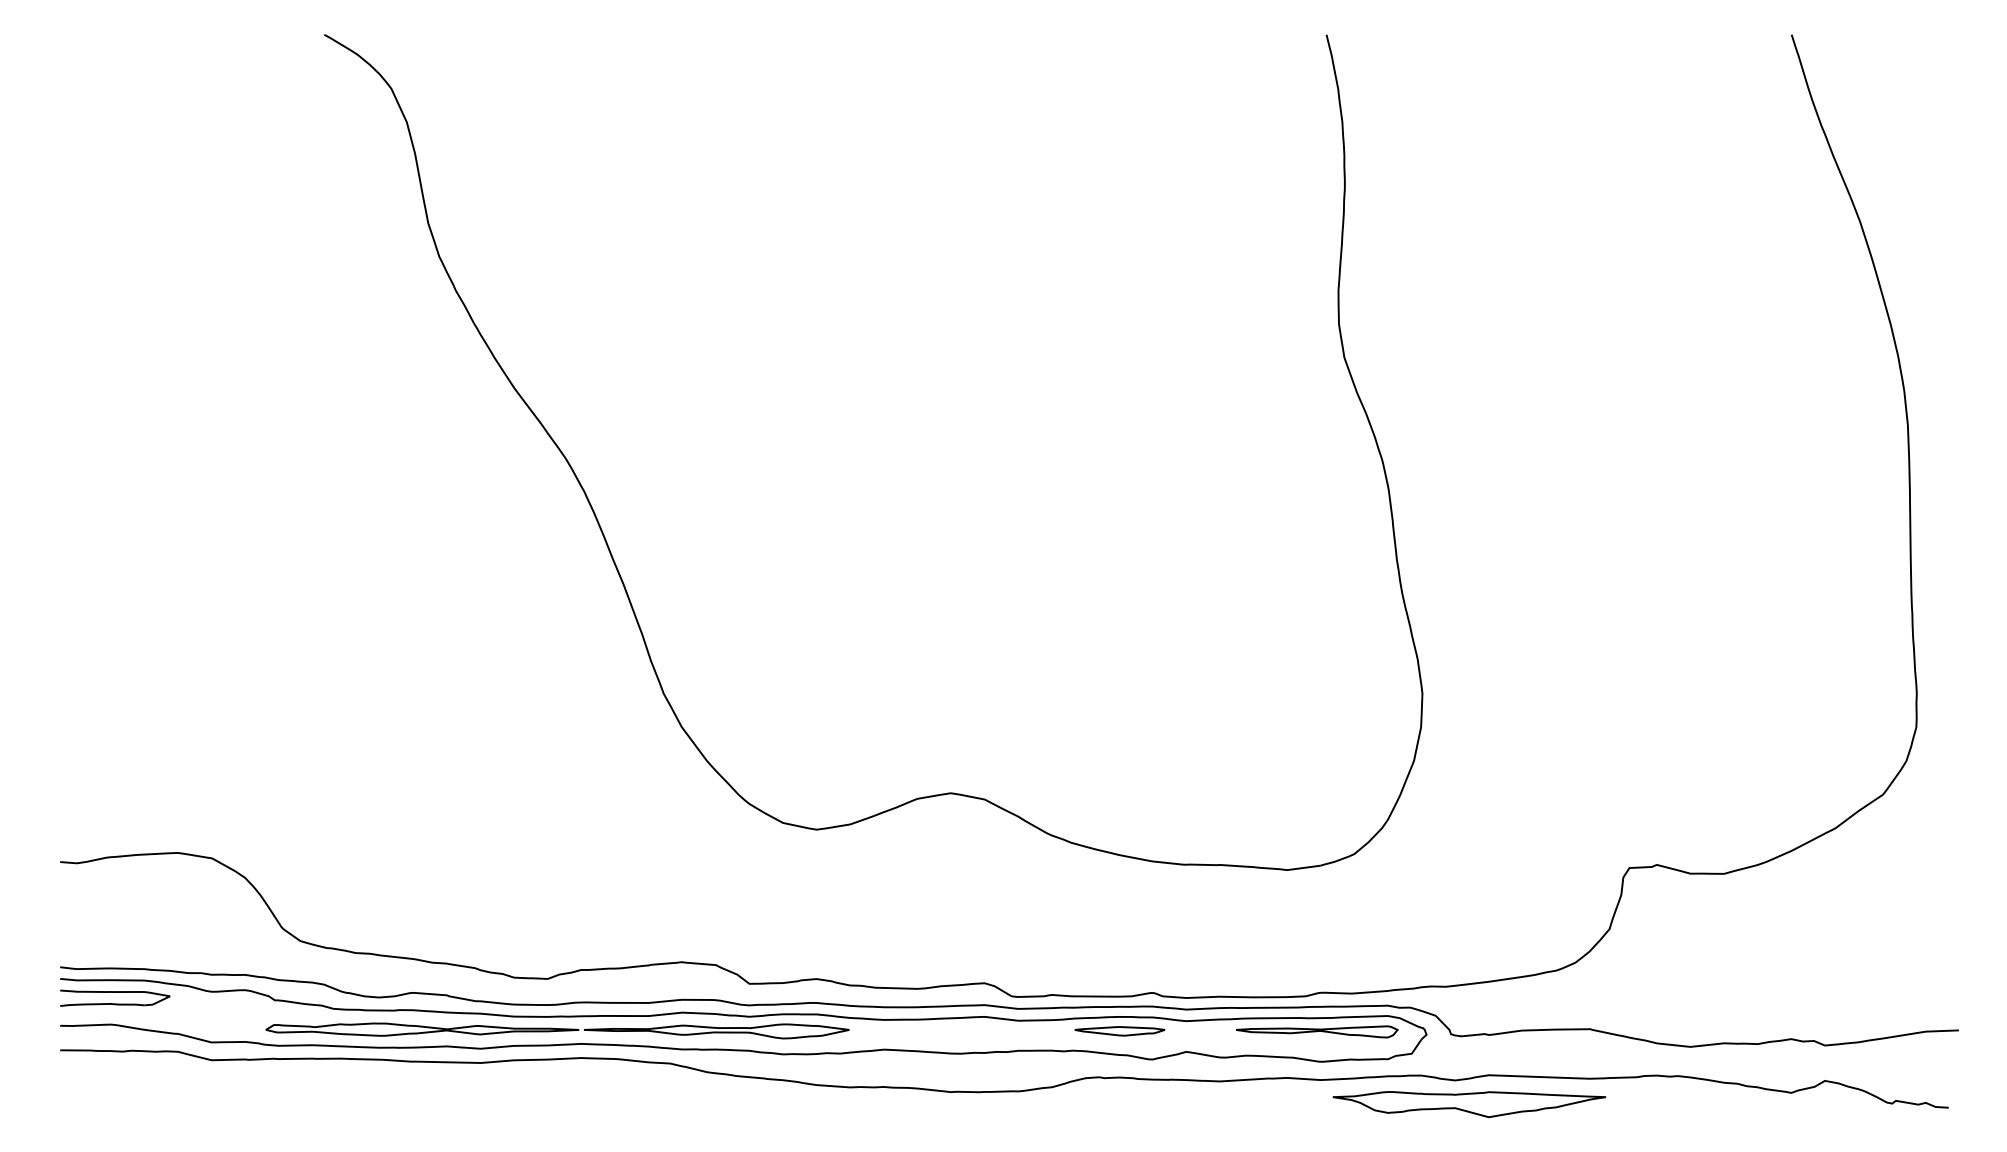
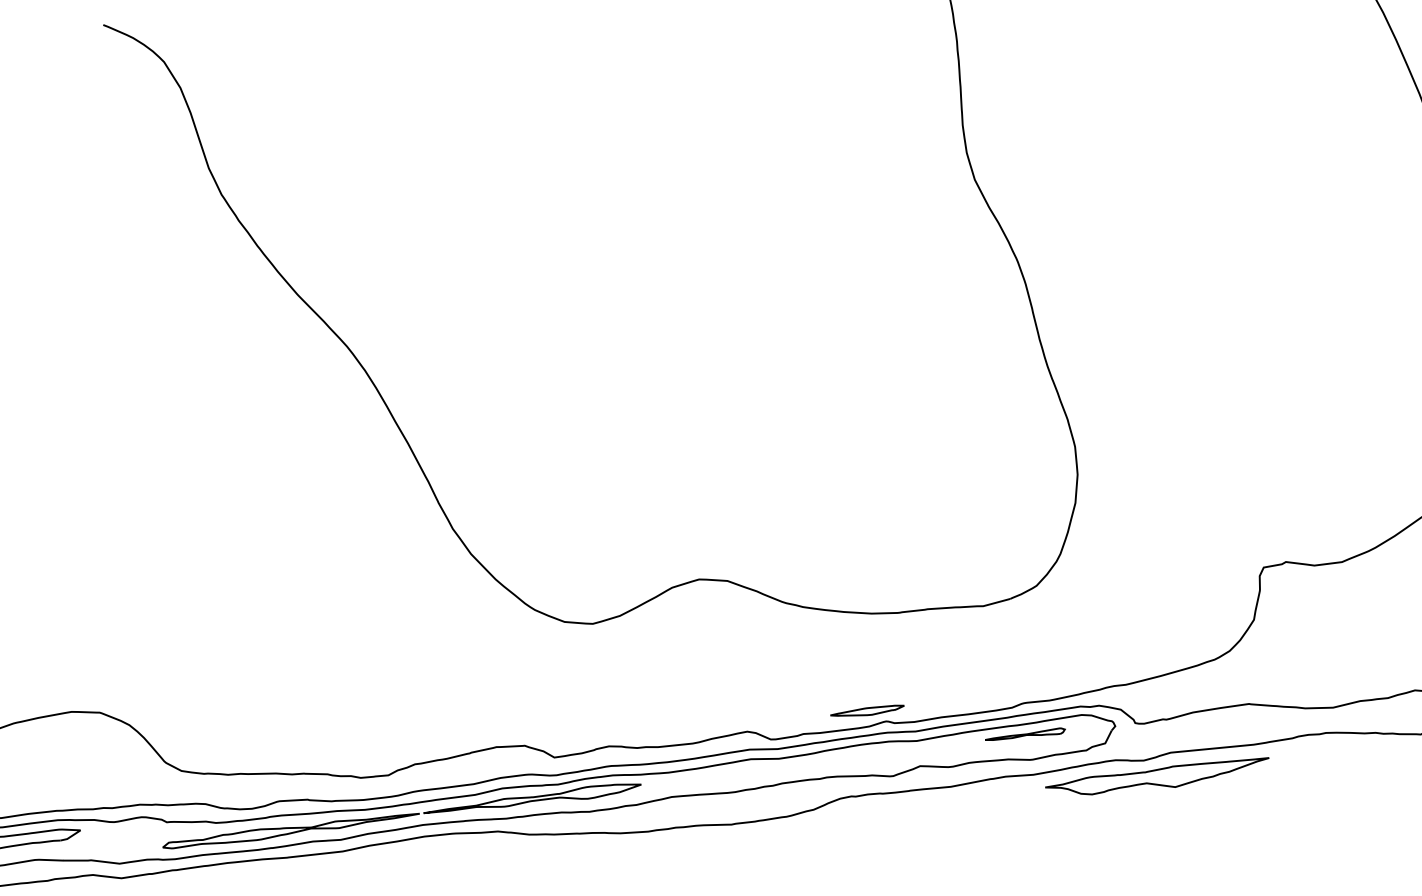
part: (1119, 1031) -> (867, 711), moved
part: (1317, 1031) -> (1025, 735), size x0.6

